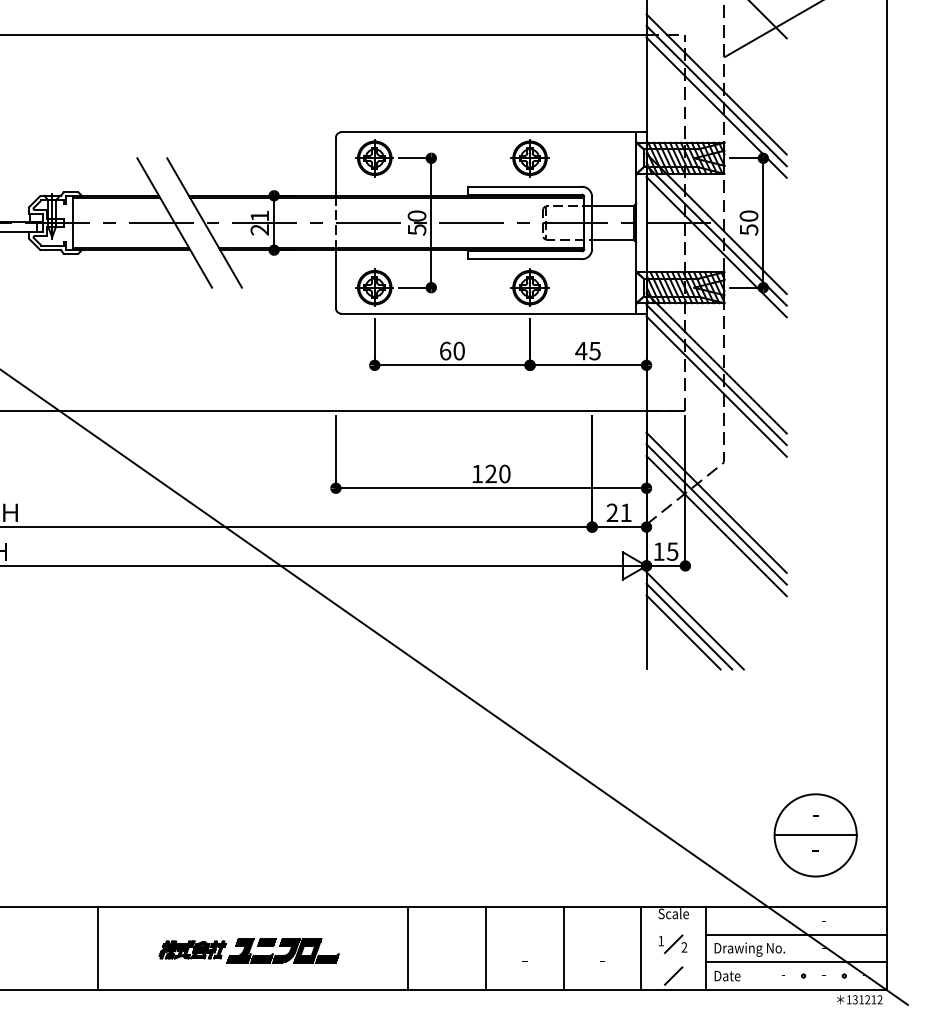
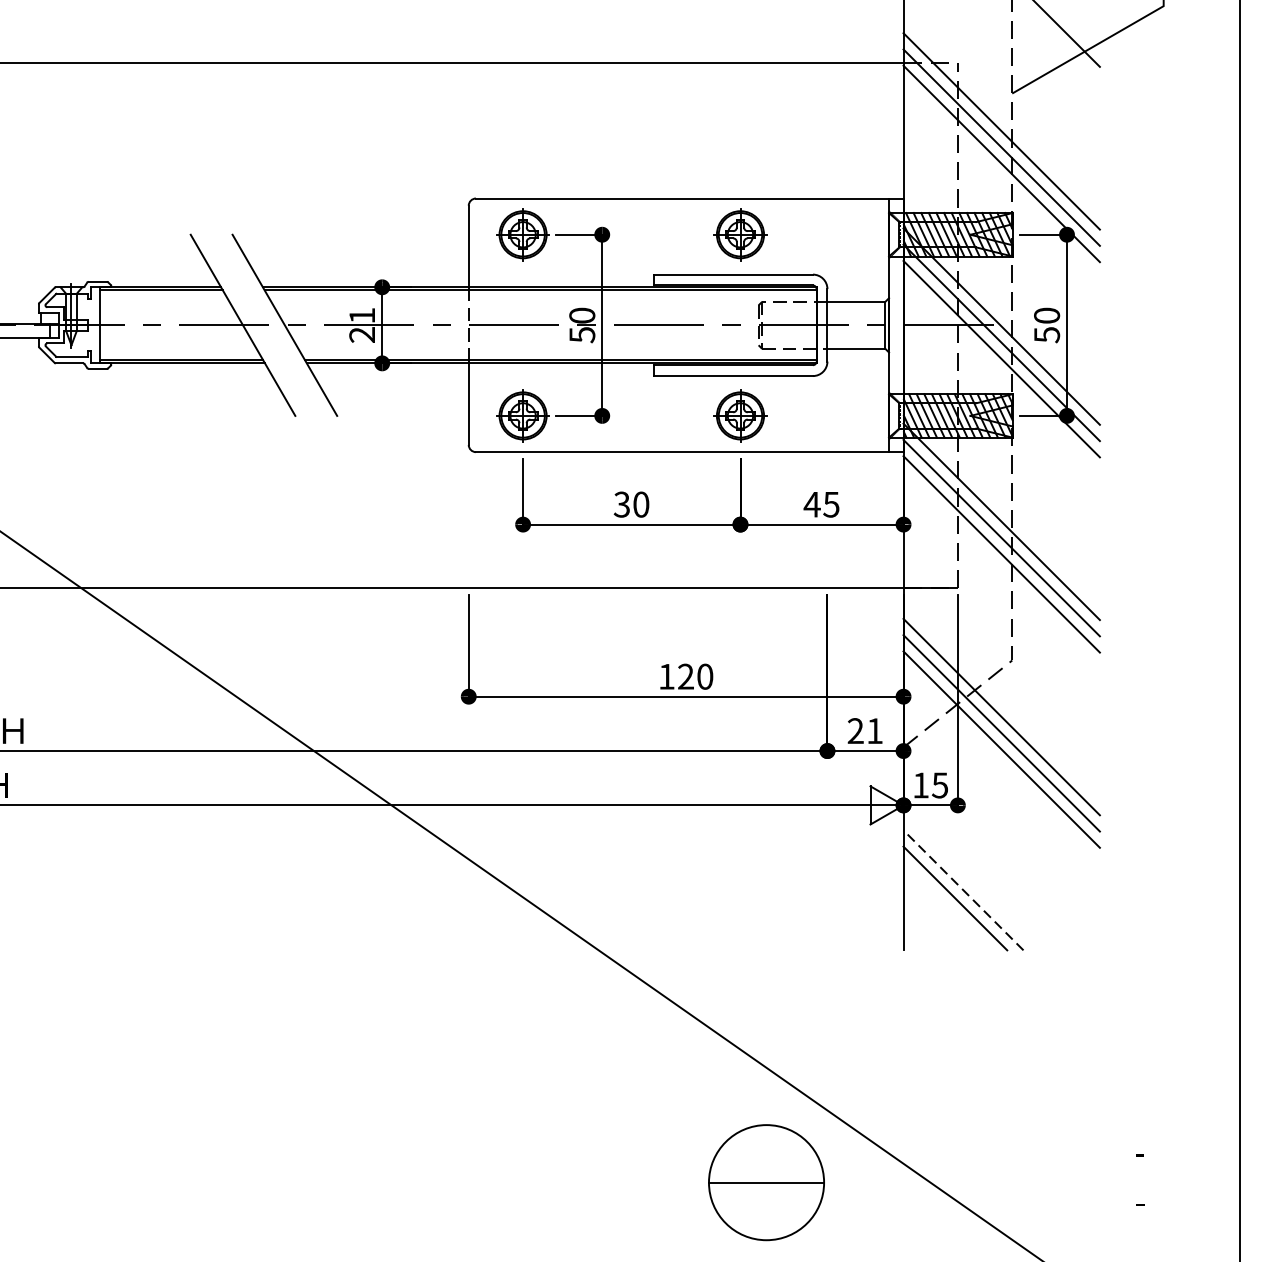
text: (445, 350) -> (622, 503), 60 -> 30
line: (694, 620) -> (970, 881), removed
line: (689, 626) -> (963, 890), solid -> dashed
part: (815, 835) -> (766, 1182), moved

